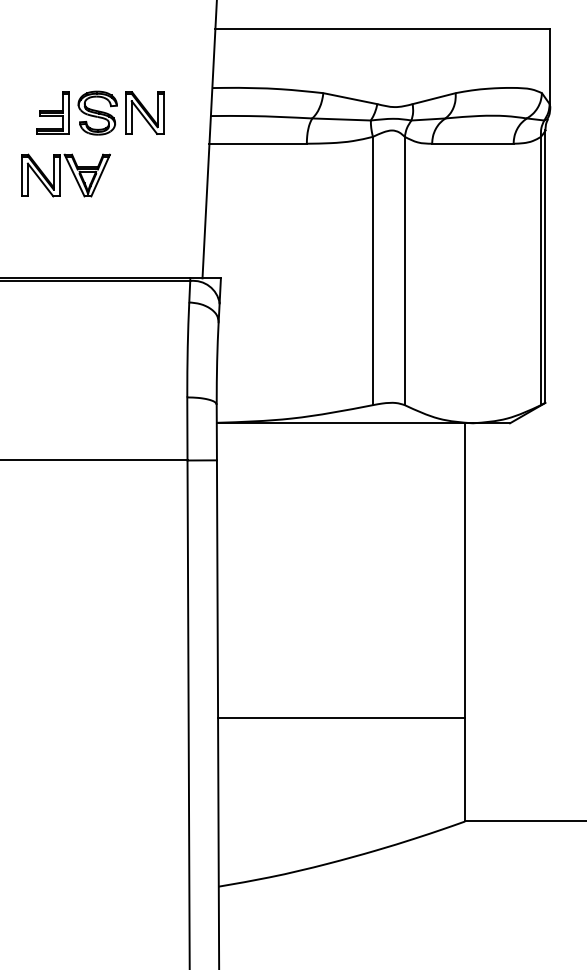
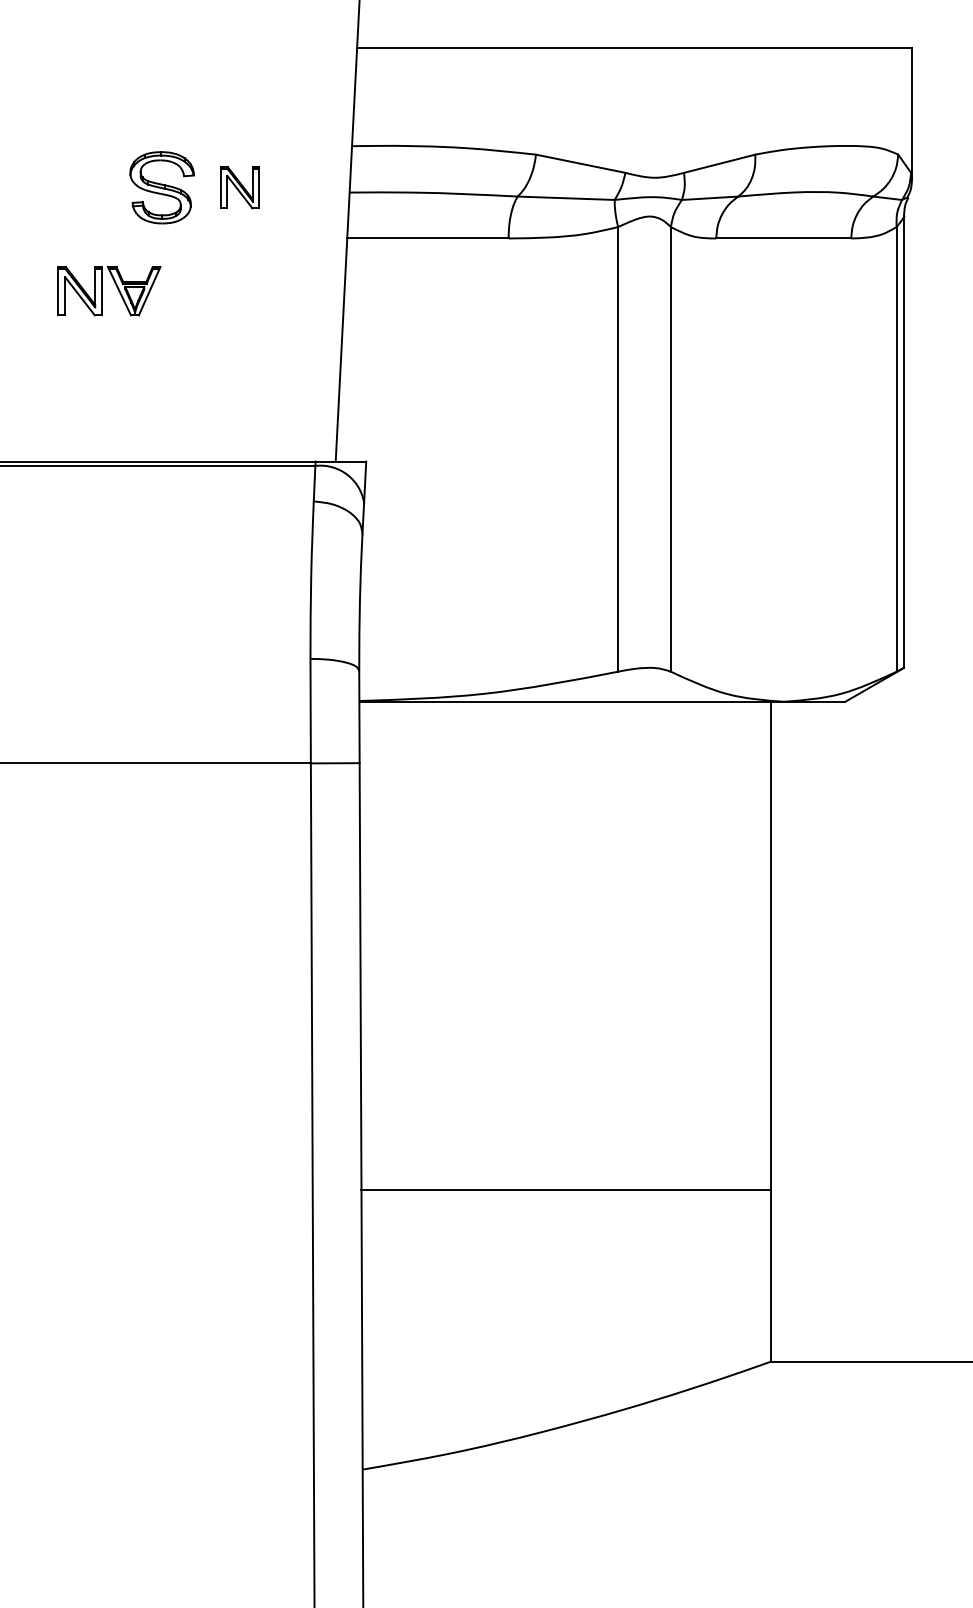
part: (52, 112) -> (87, 186), removed
part: (144, 112) -> (239, 186), size x0.6
part: (65, 175) -> (108, 291), size x0.7

